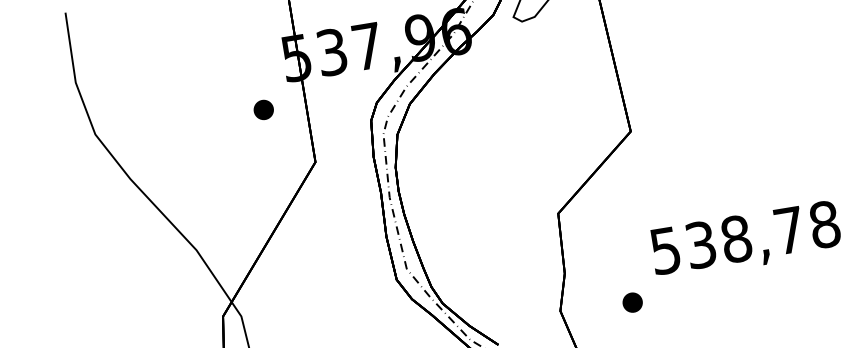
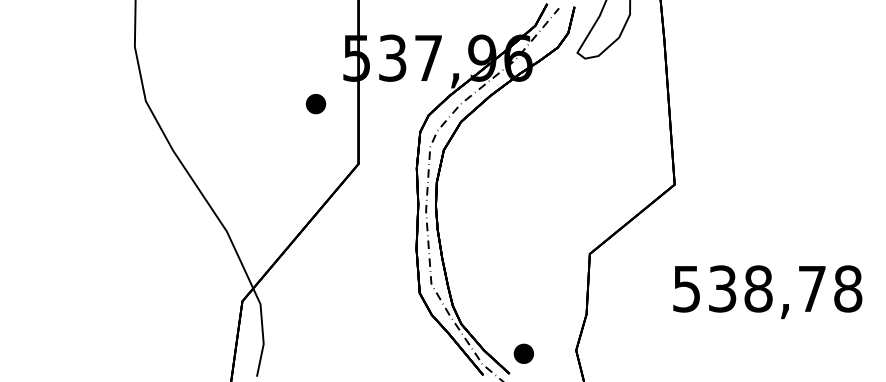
text: (745, 240) -> (767, 291), moved
part: (632, 302) -> (523, 353), moved

